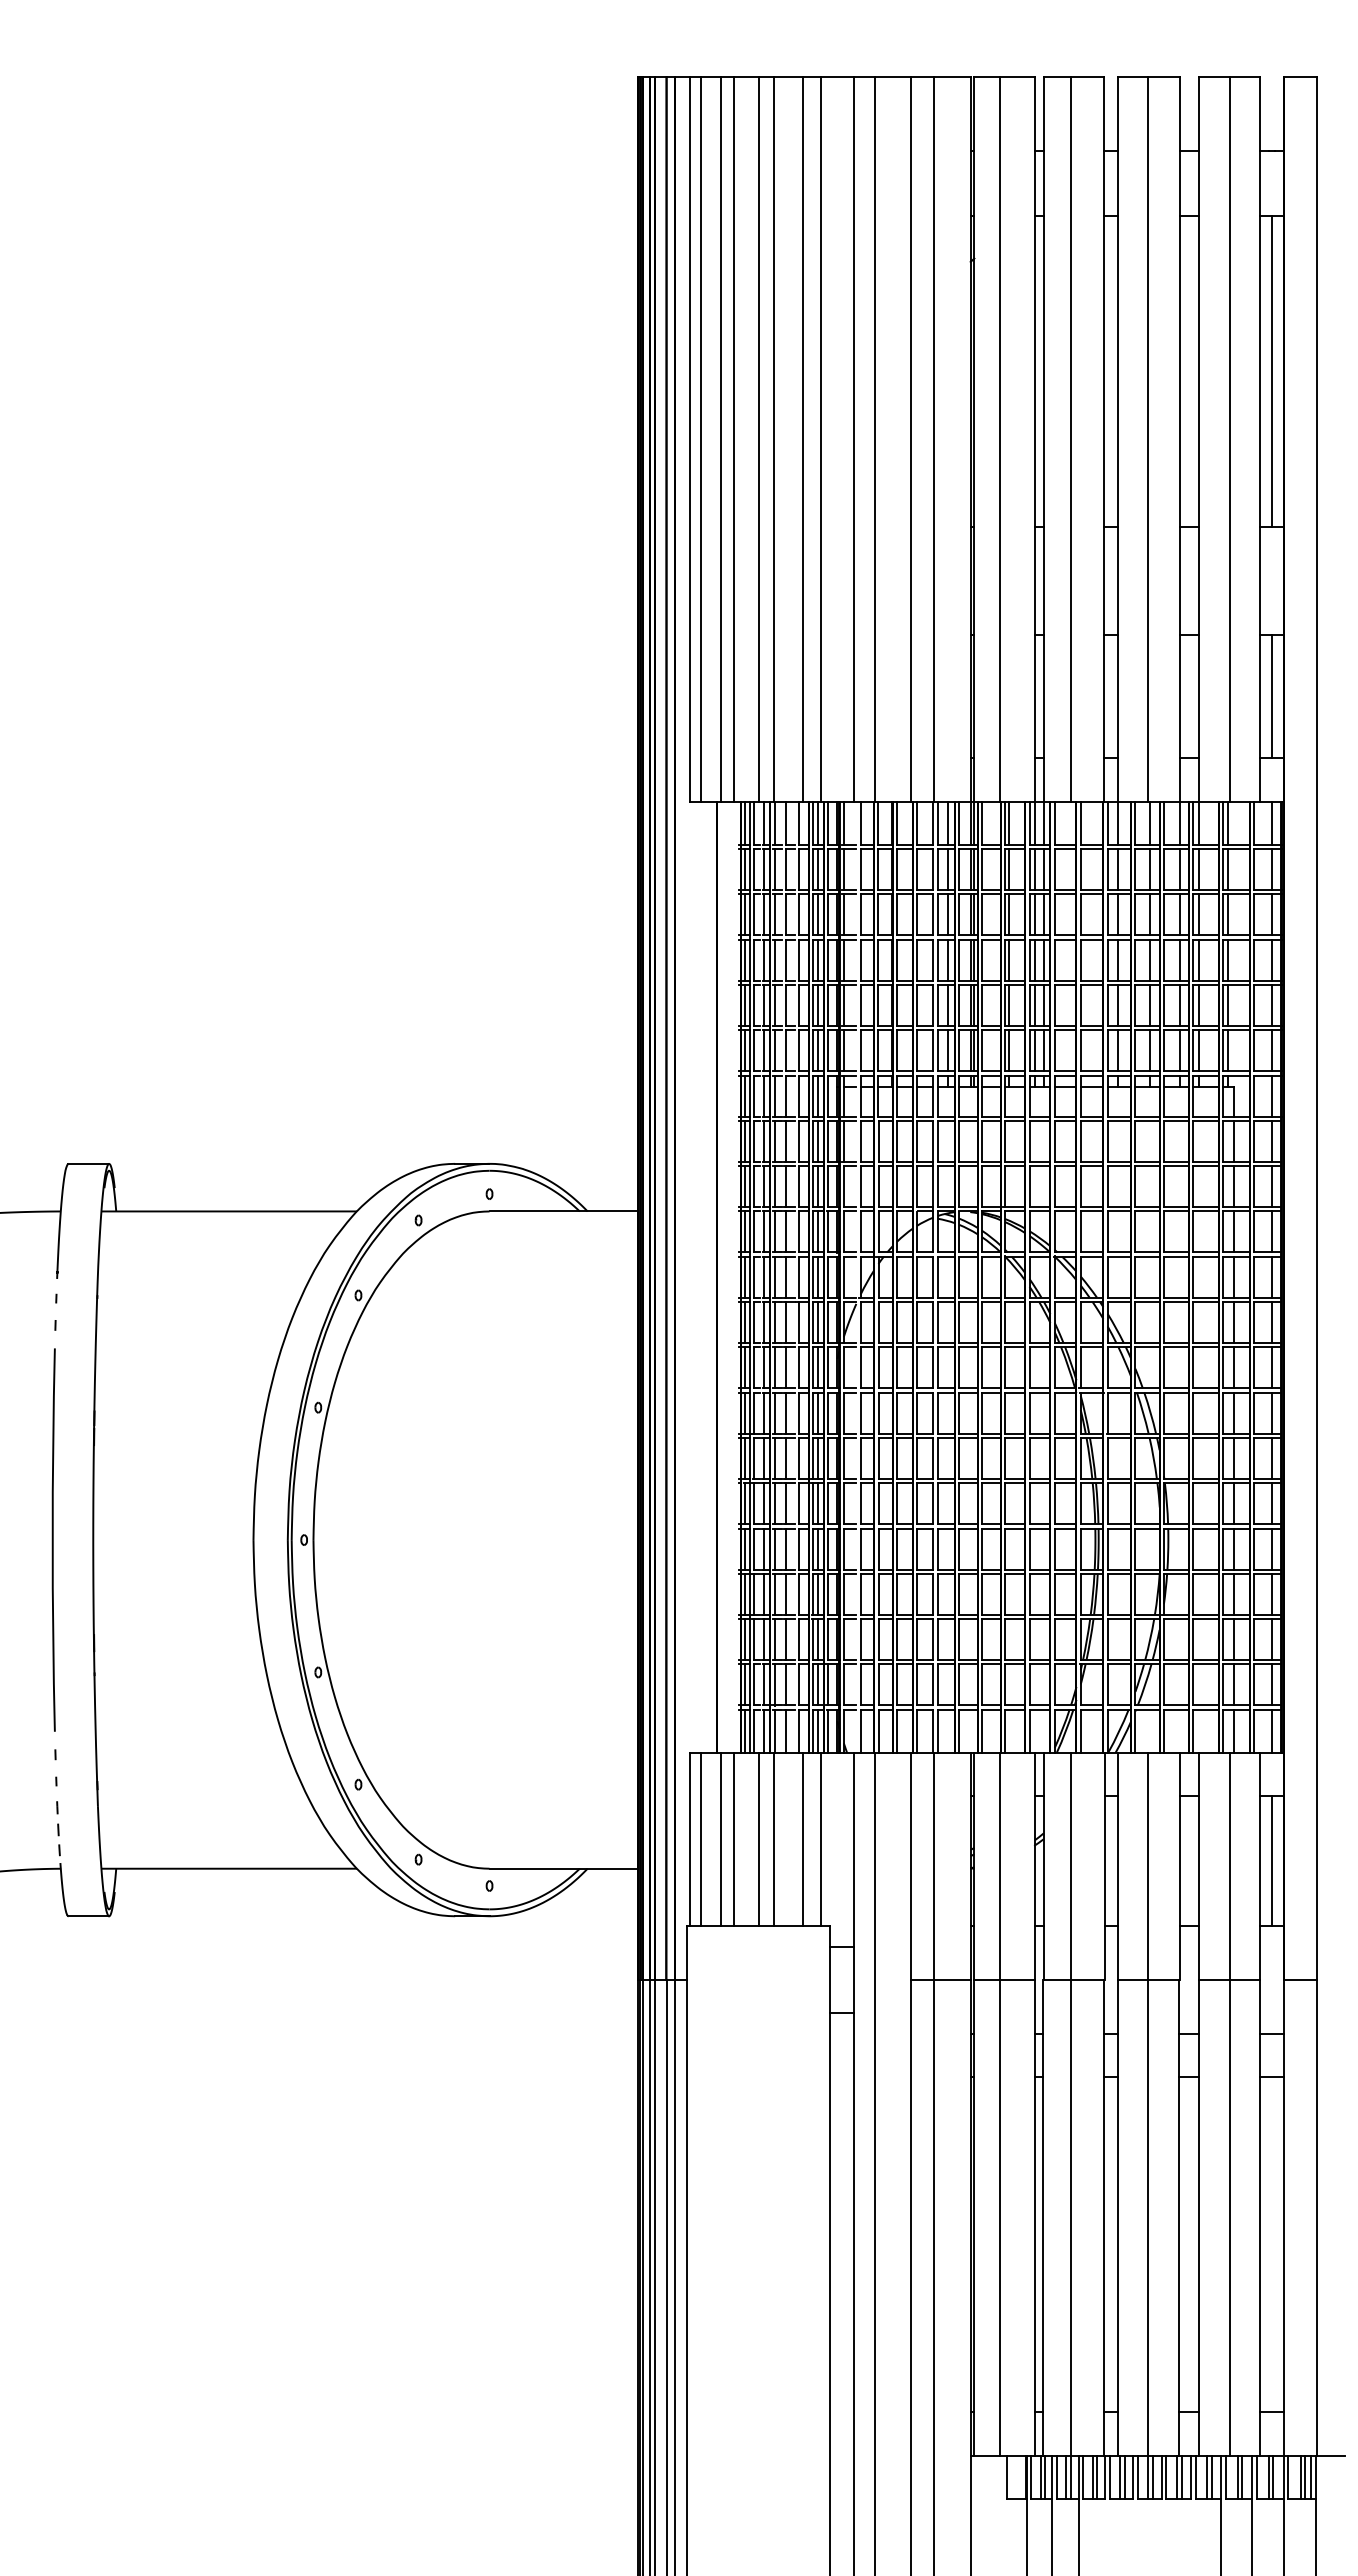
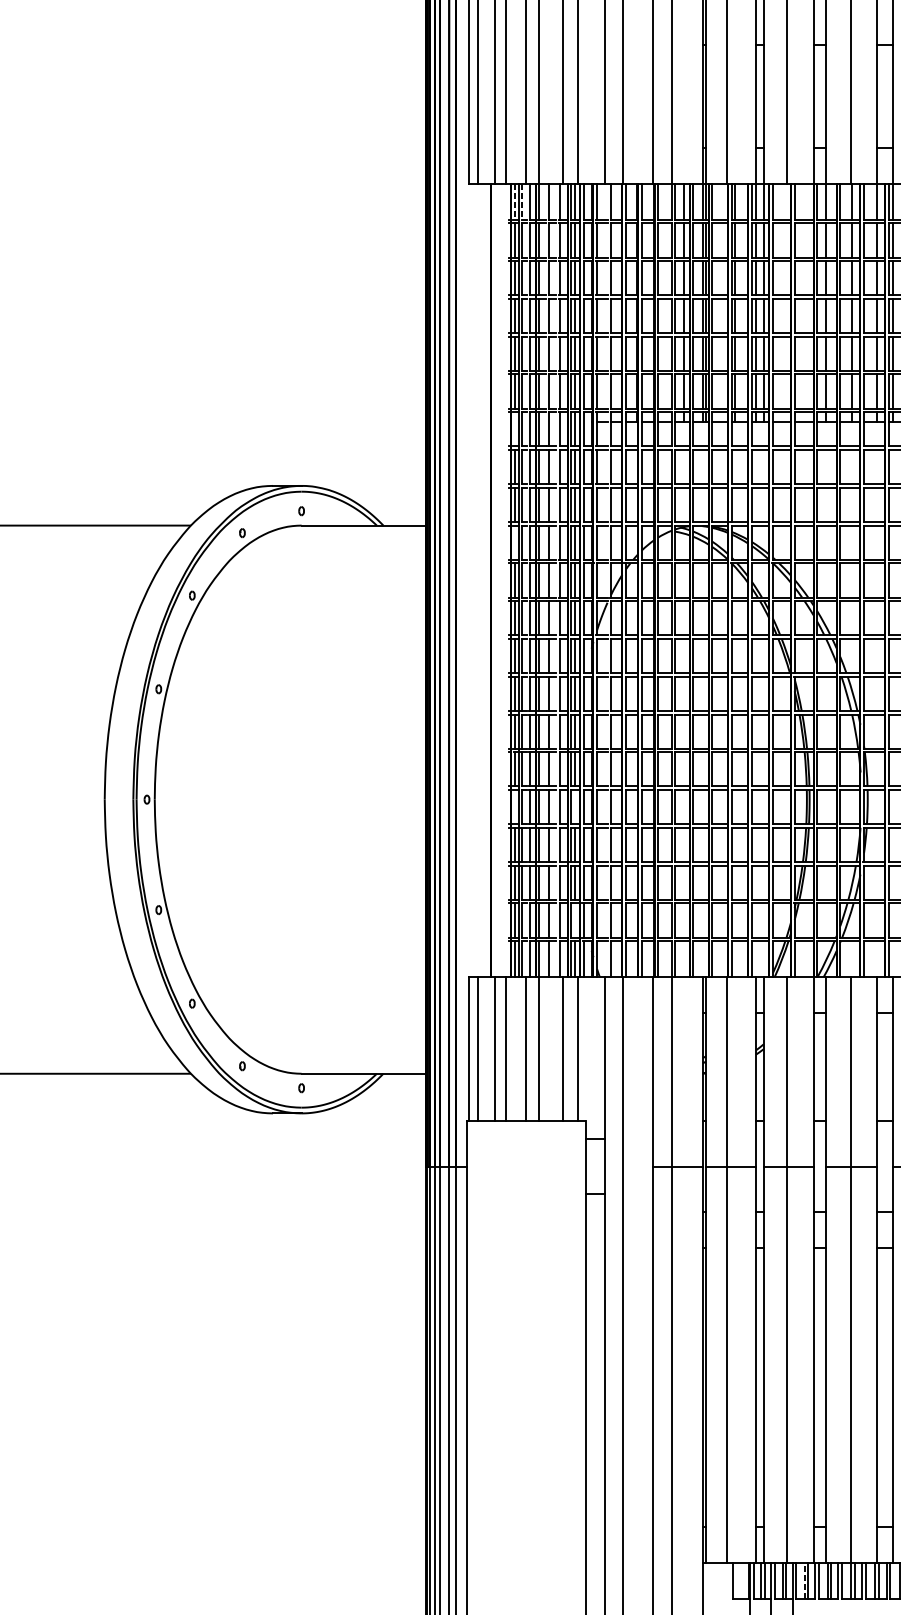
line: (745, 823) -> (515, 202), solid -> dashed
line: (754, 823) -> (522, 202), solid -> dashed
line: (745, 1095) -> (515, 428), removed
line: (745, 1231) -> (515, 542), removed
line: (745, 1548) -> (515, 806), removed
line: (817, 1548) -> (575, 806), removed
line: (817, 1684) -> (575, 920), removed
line: (1092, 2477) -> (804, 1581), solid -> dashed

